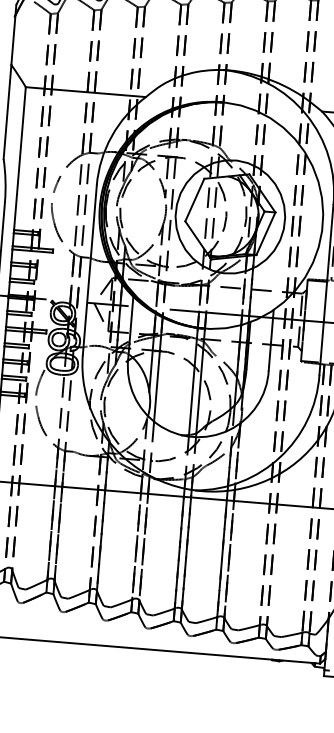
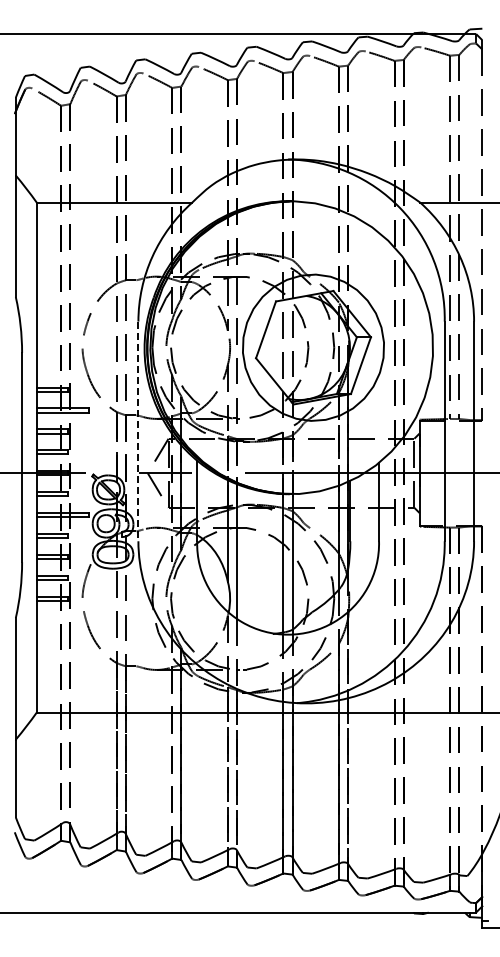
line: (89, 270) -> (138, 431), solid -> dashed

